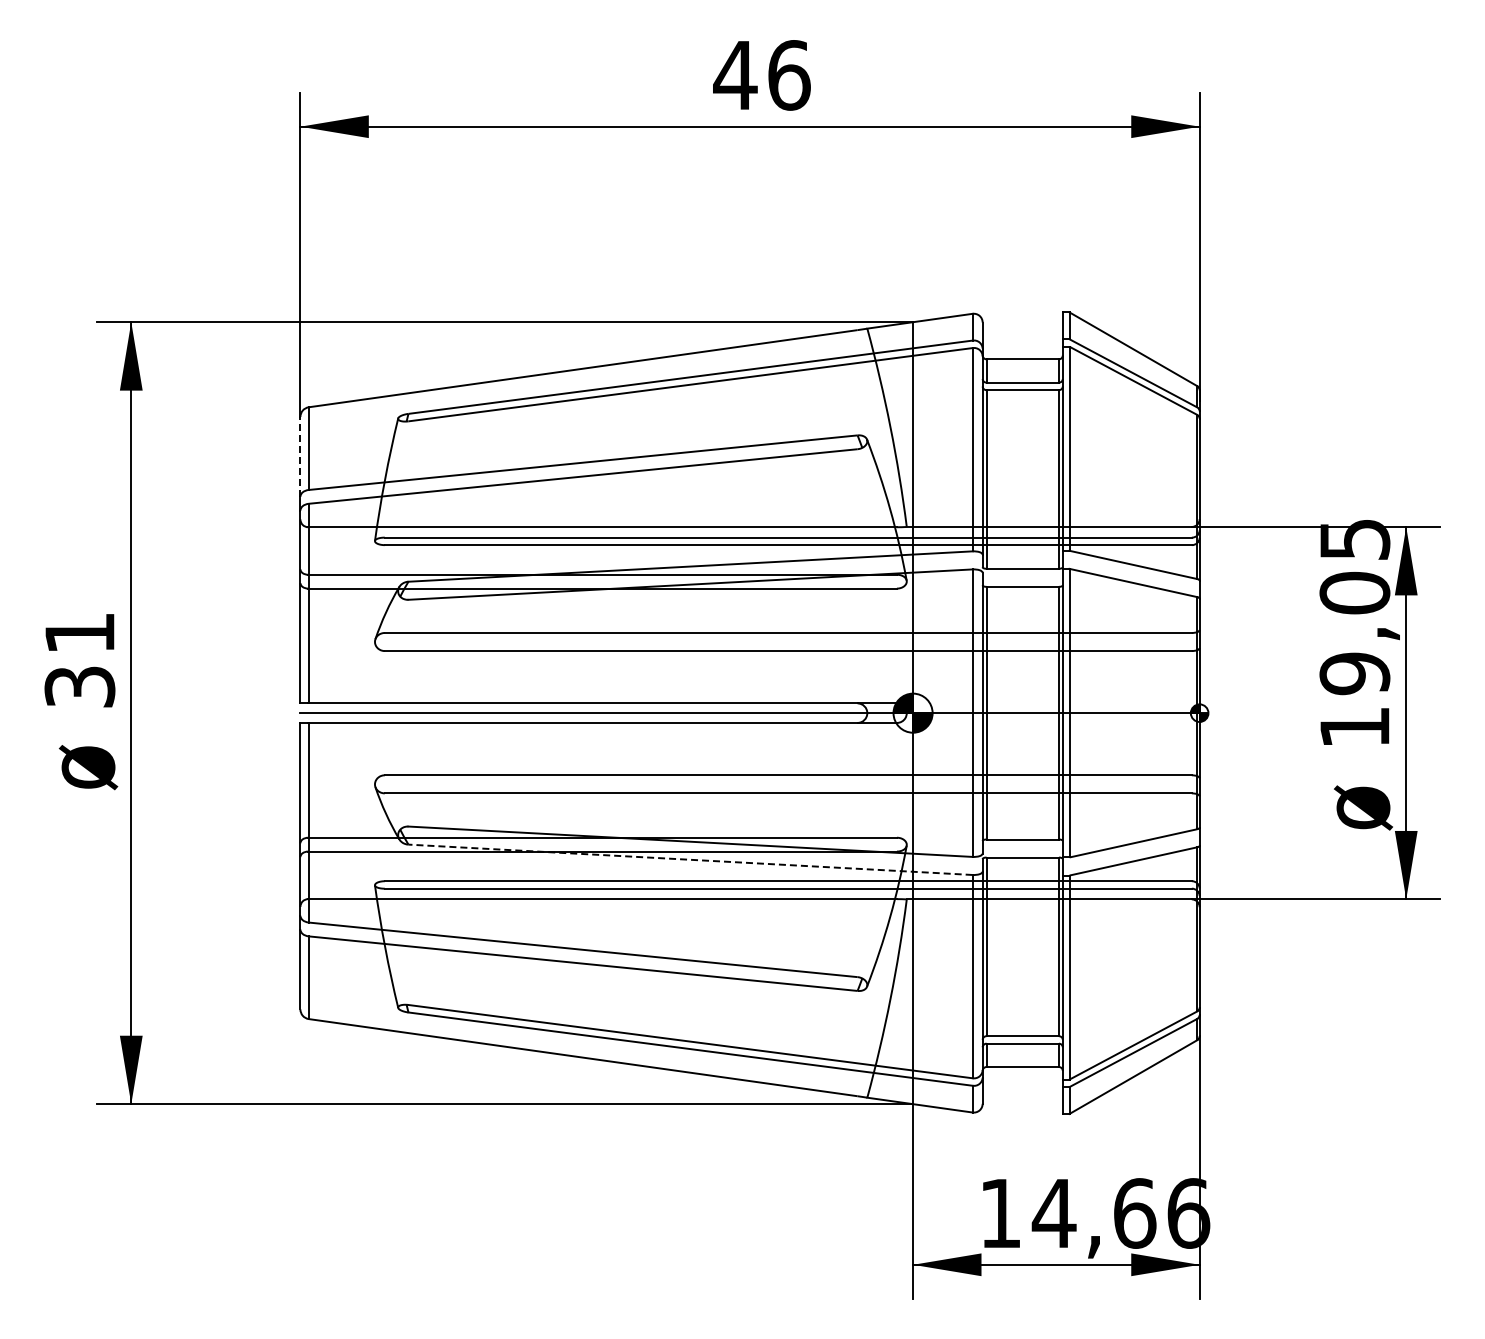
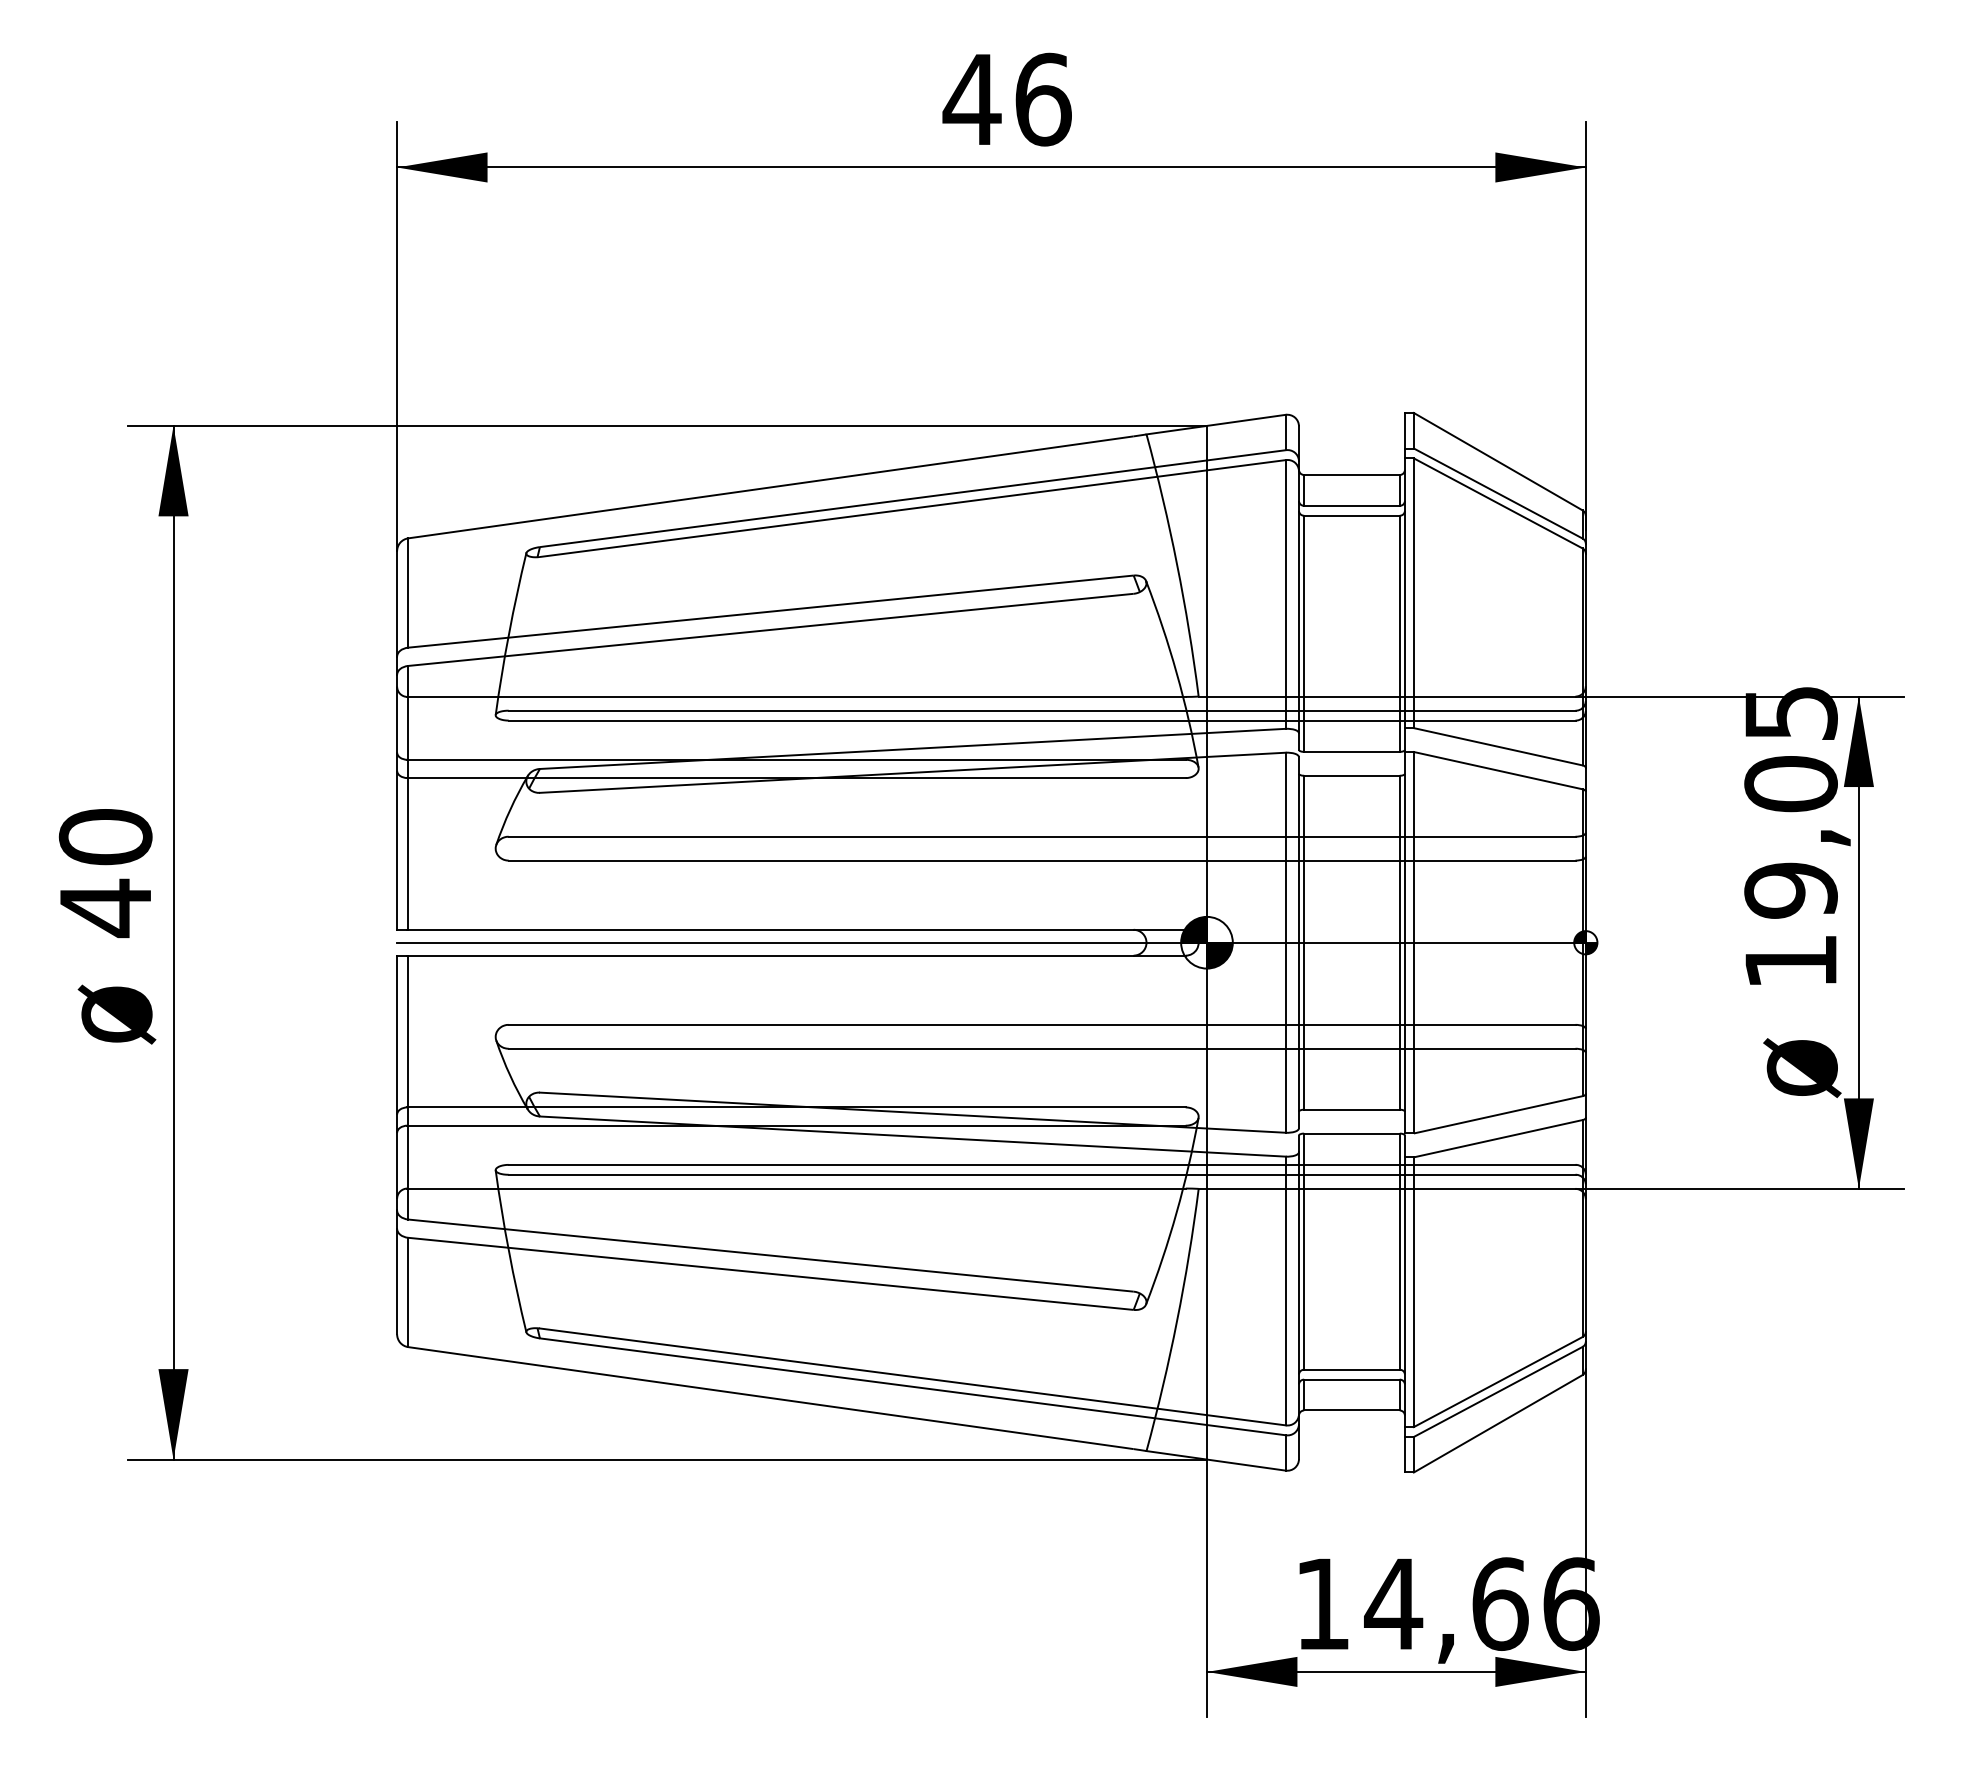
line: (300, 456) -> (397, 603), dashed -> solid
text: (79, 660) -> (105, 873), 31 -> 40
line: (690, 859) -> (912, 1136), dashed -> solid

